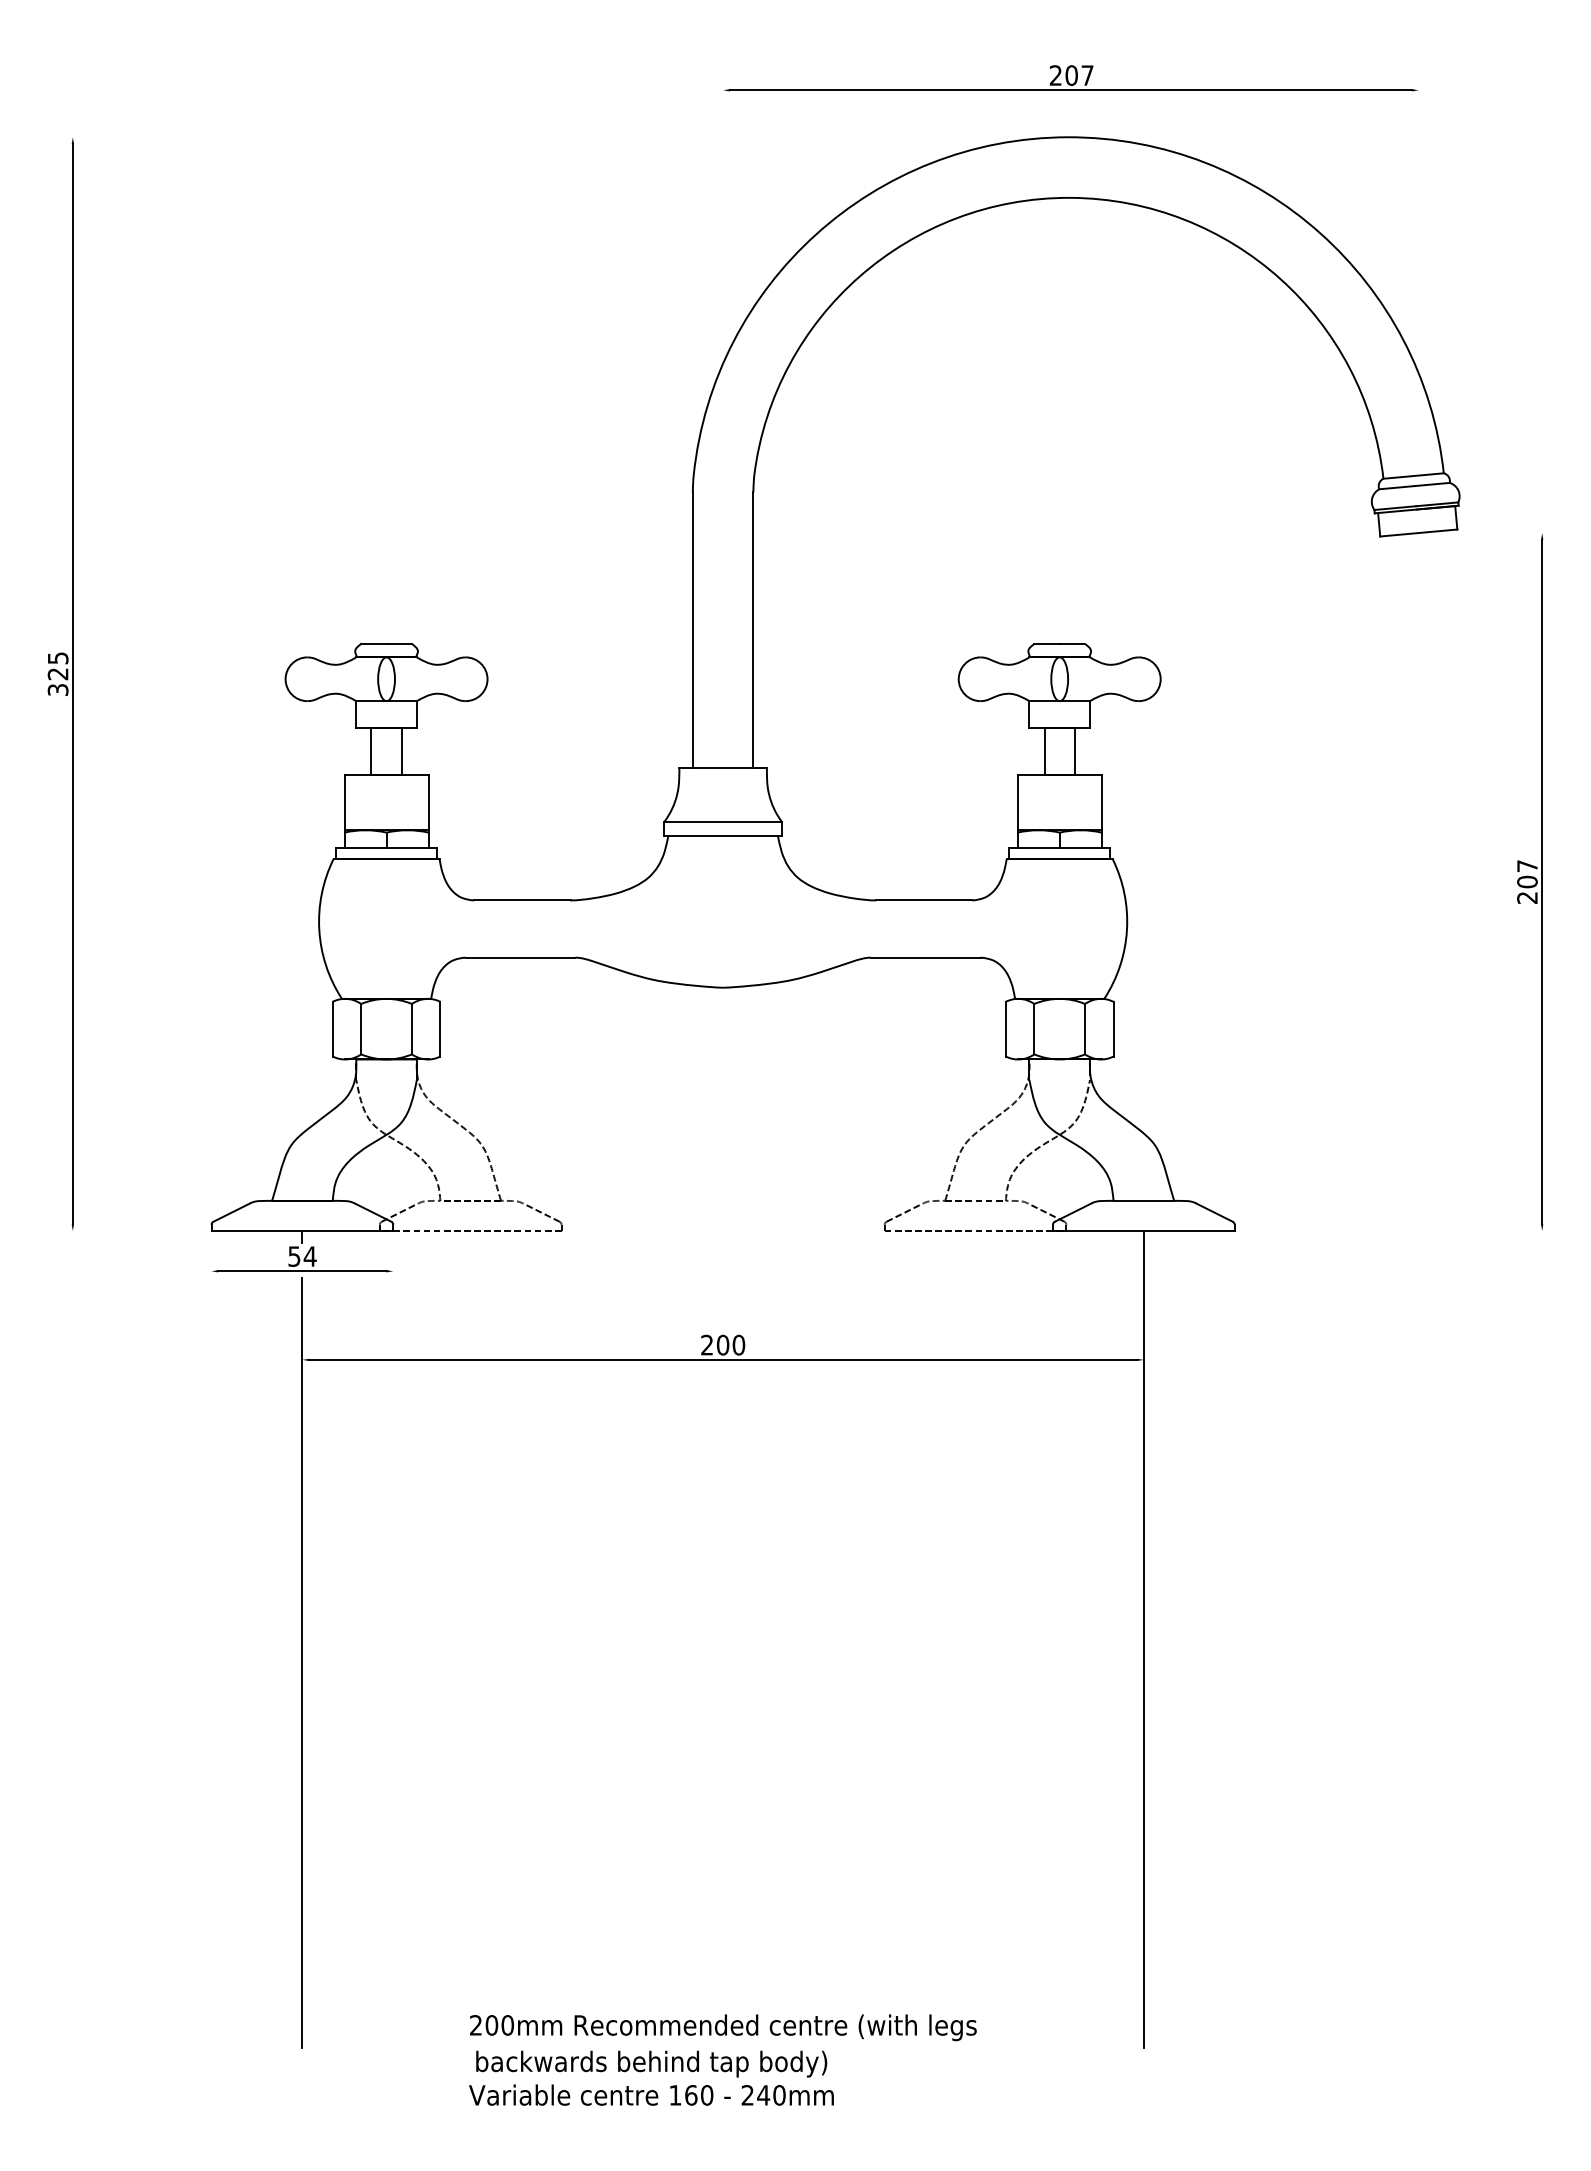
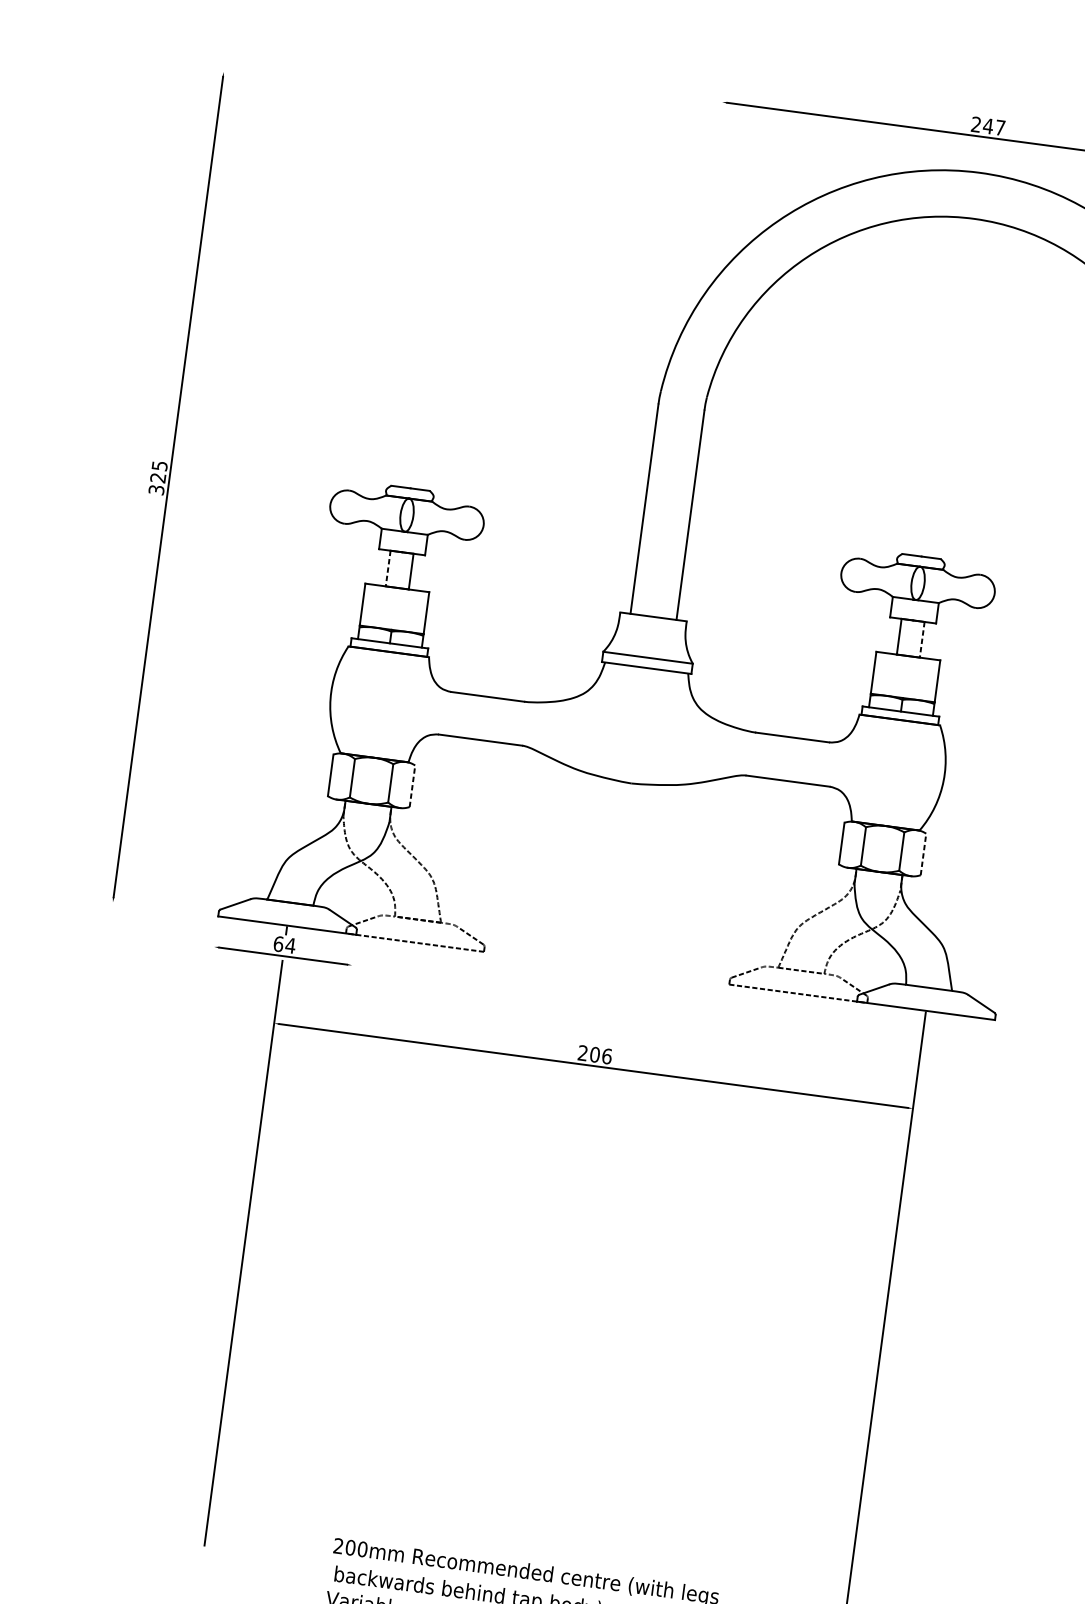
text: (1071, 75) -> (988, 126), 207 -> 247
line: (371, 752) -> (388, 569), solid -> dashed
line: (1074, 752) -> (921, 640), solid -> dashed
line: (440, 1028) -> (412, 785), solid -> dashed
line: (1113, 1028) -> (923, 853), solid -> dashed
text: (294, 1256) -> (278, 944), 54 -> 64
text: (738, 1344) -> (606, 1055), 200 -> 206

